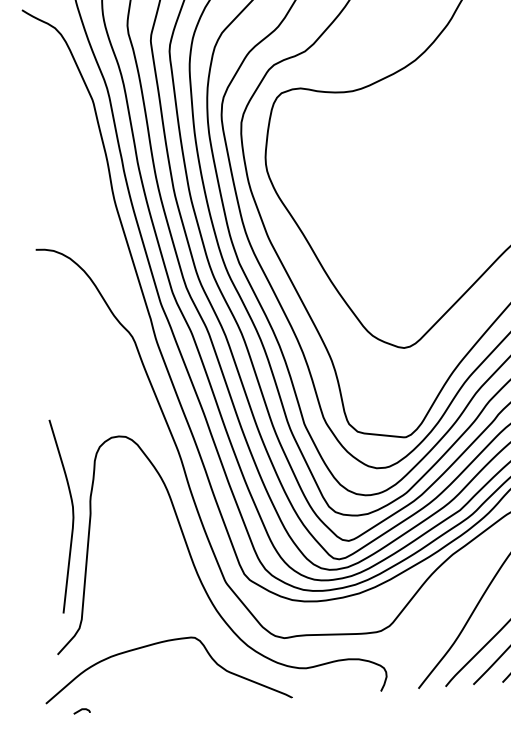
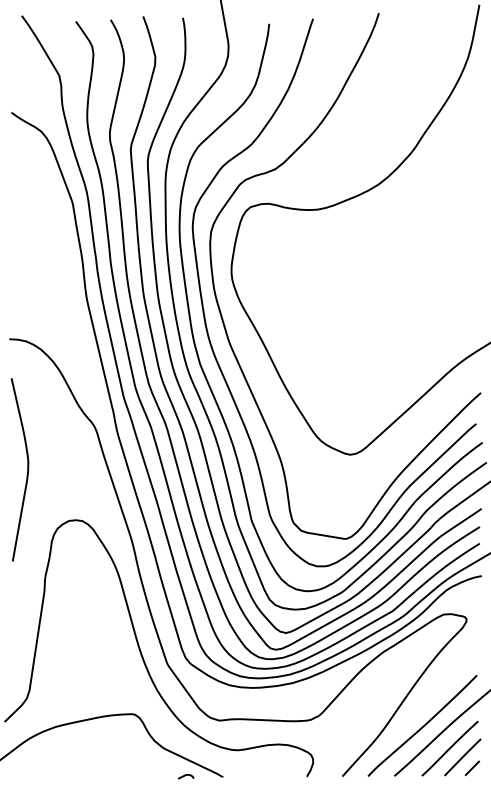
curve: (72, 515) -> (27, 469), moved
curve: (82, 709) -> (186, 775), moved

